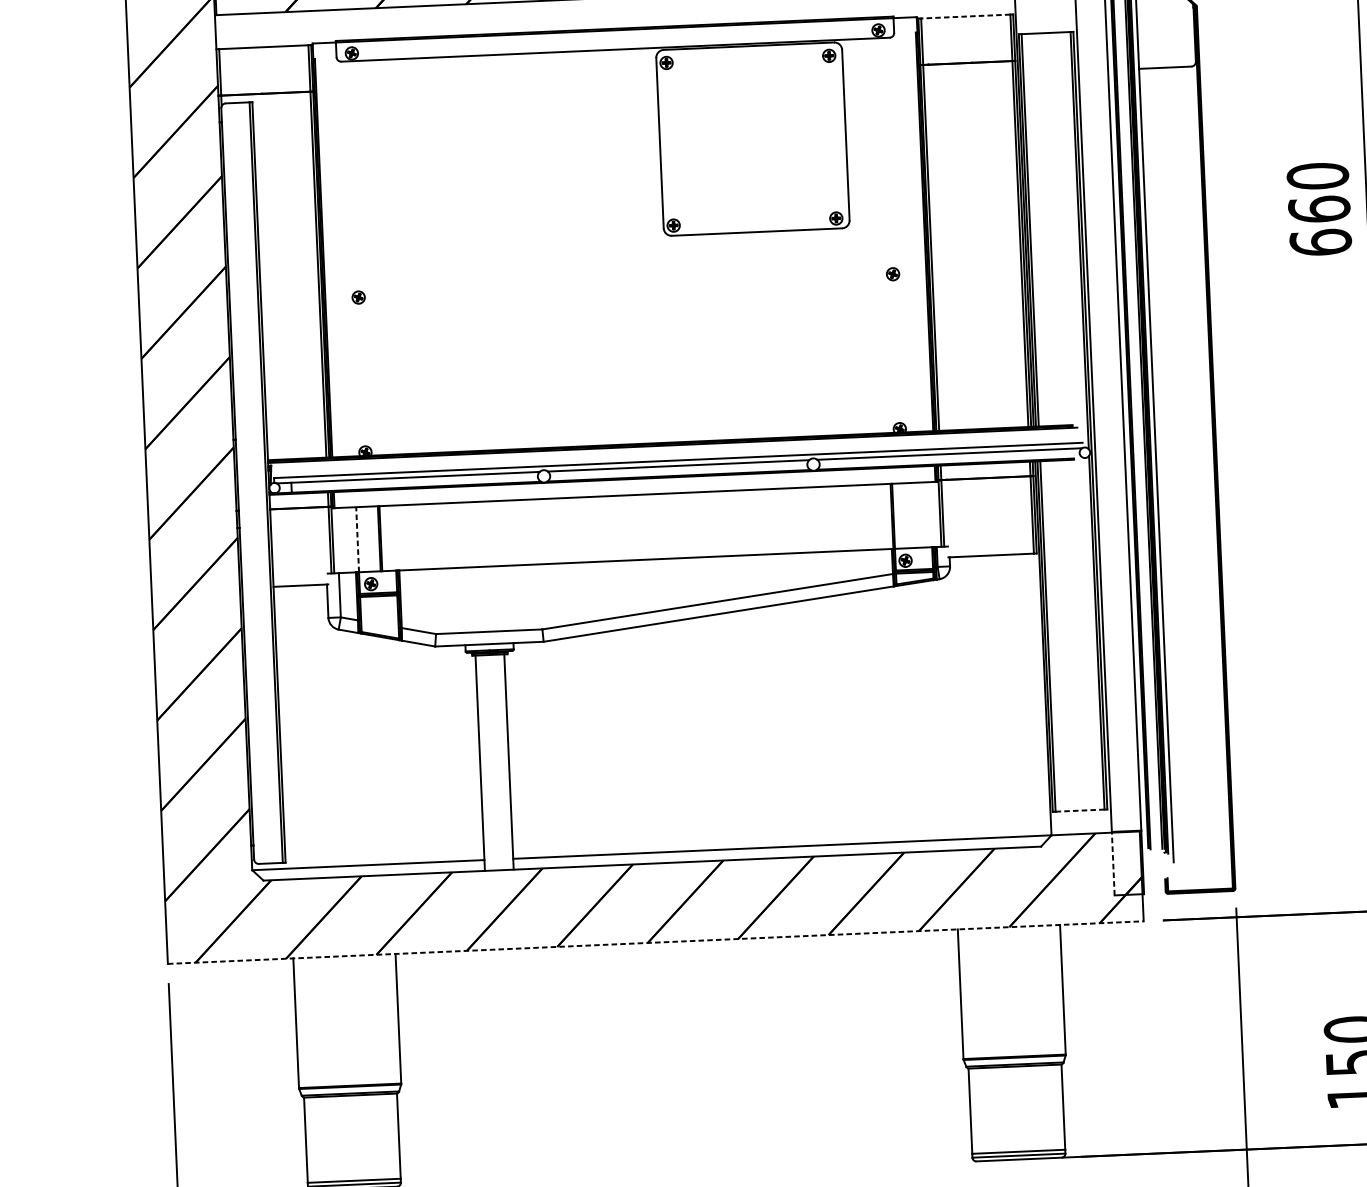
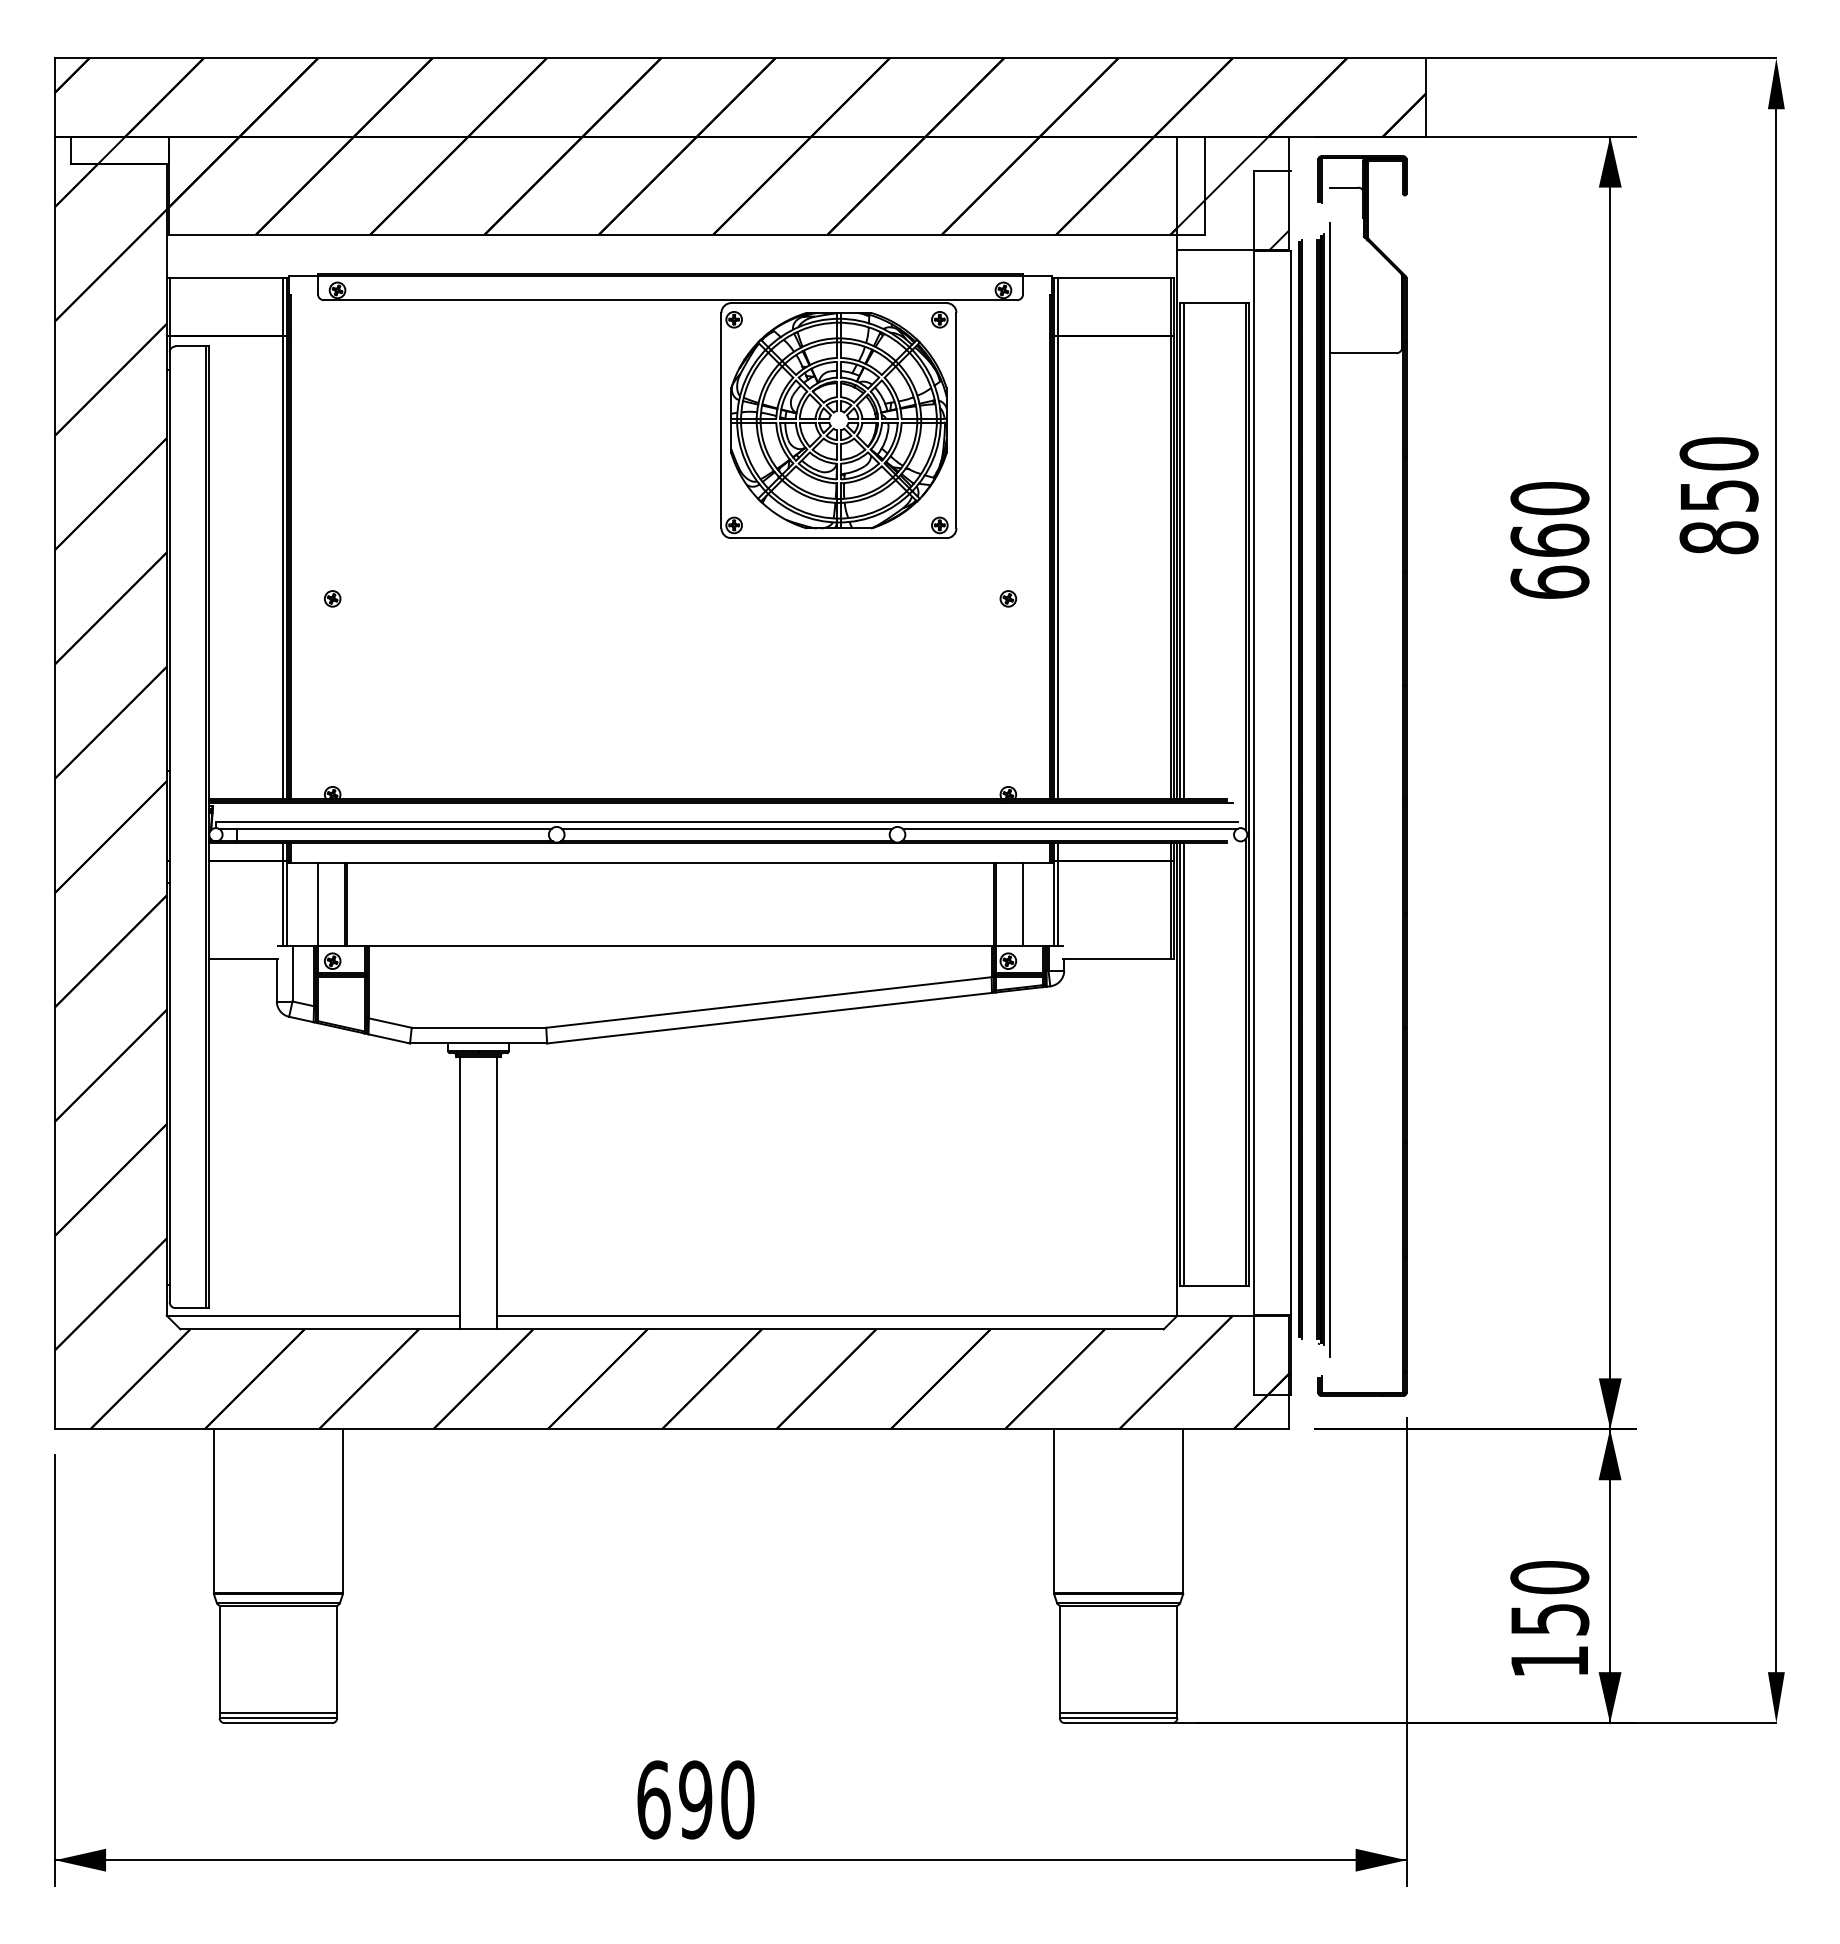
line: (965, 16) -> (1113, 277), dashed -> solid
part: (752, 139) -> (838, 420), added
line: (915, 515) -> (1023, 904), added
line: (357, 539) -> (317, 903), dashed -> solid
line: (1079, 810) -> (1214, 1286), dashed -> solid
line: (1113, 863) -> (1253, 1354), dashed -> solid
line: (656, 942) -> (672, 1429), dashed -> solid

